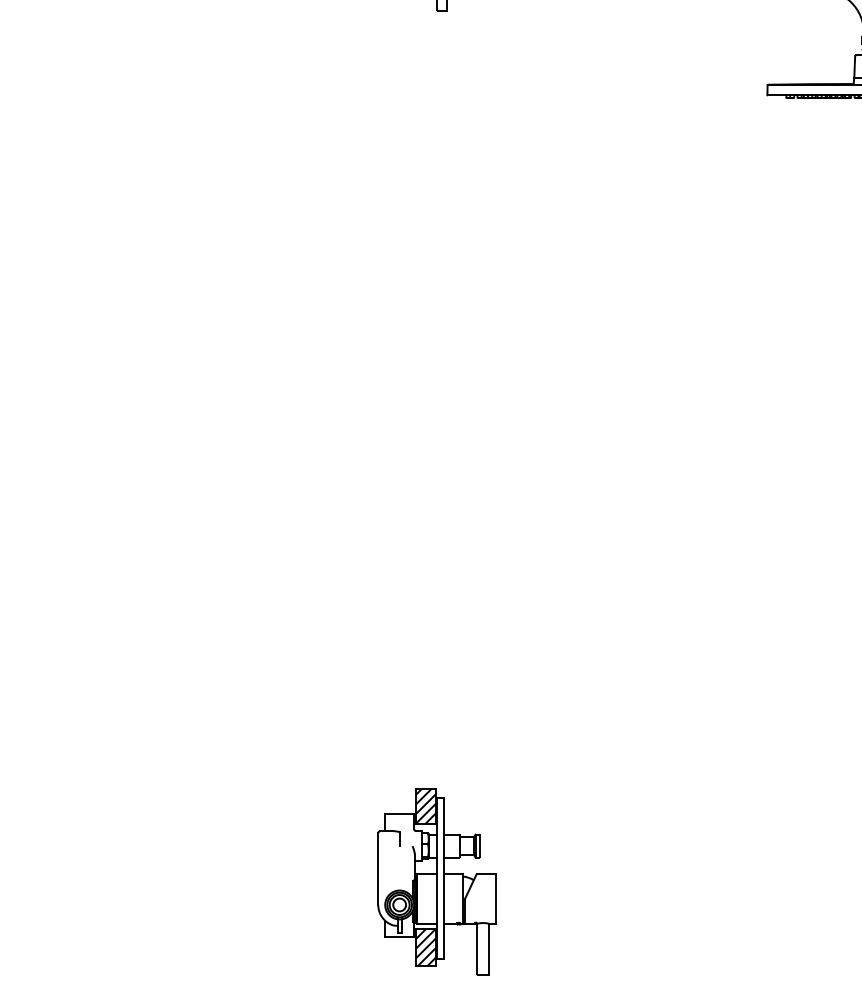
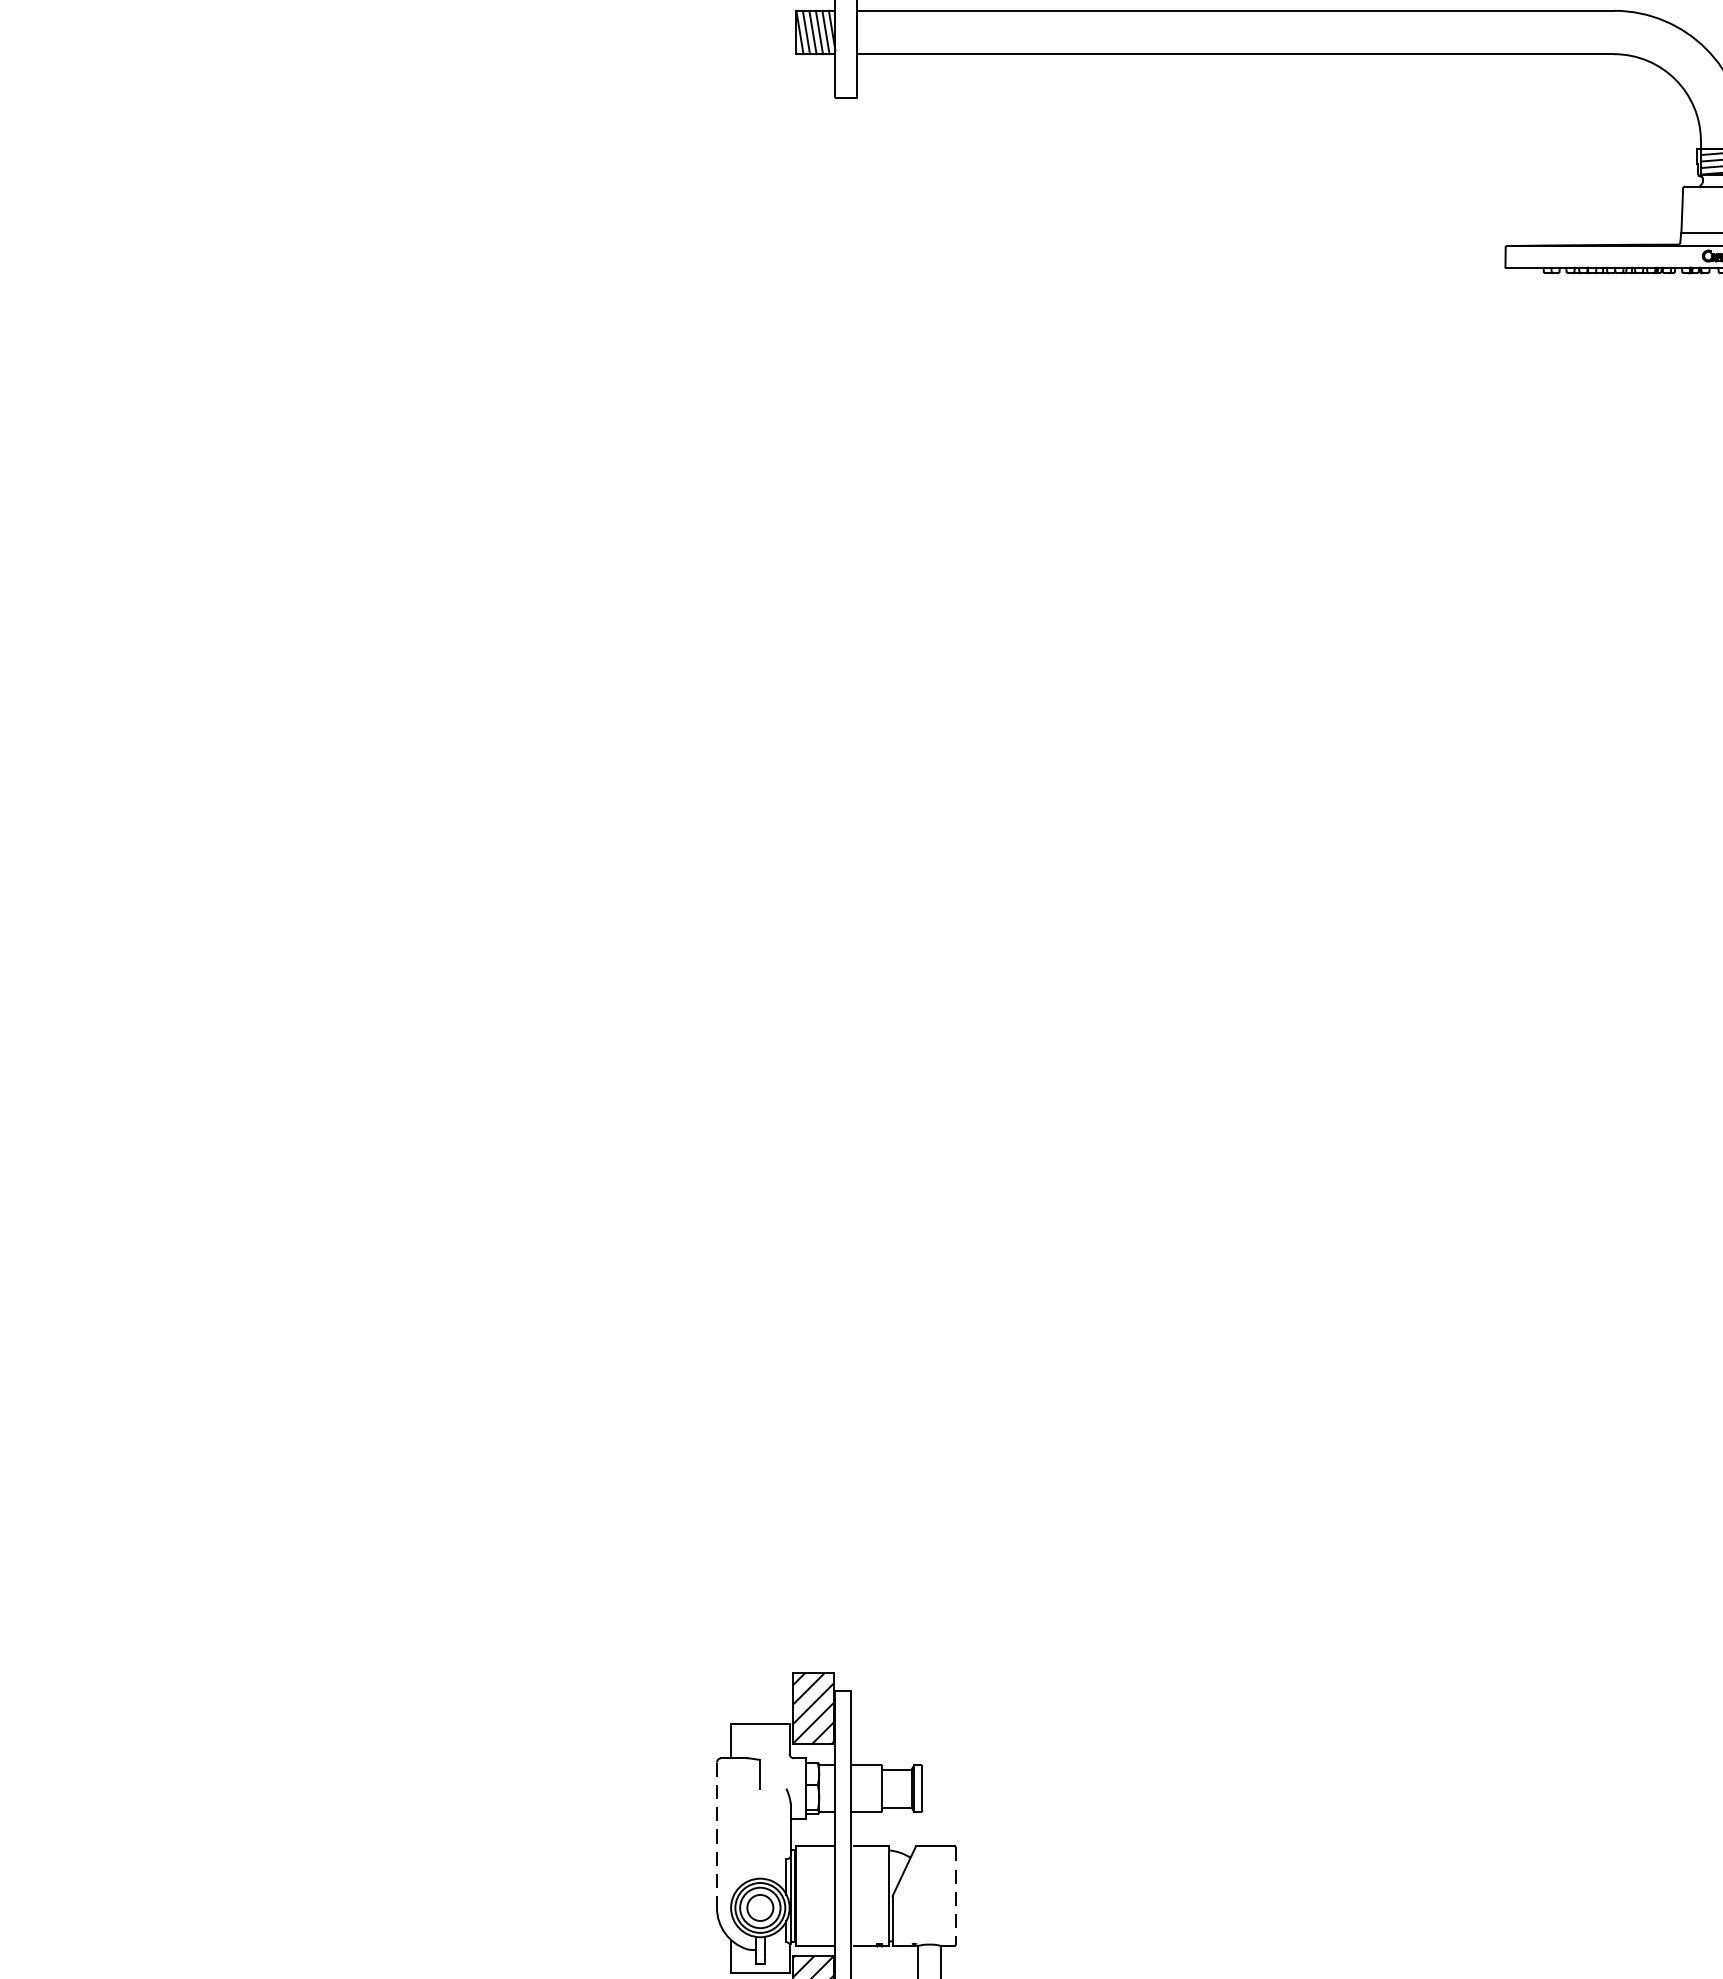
line: (378, 869) -> (717, 1836), solid -> dashed
line: (496, 899) -> (956, 1896), solid -> dashed

